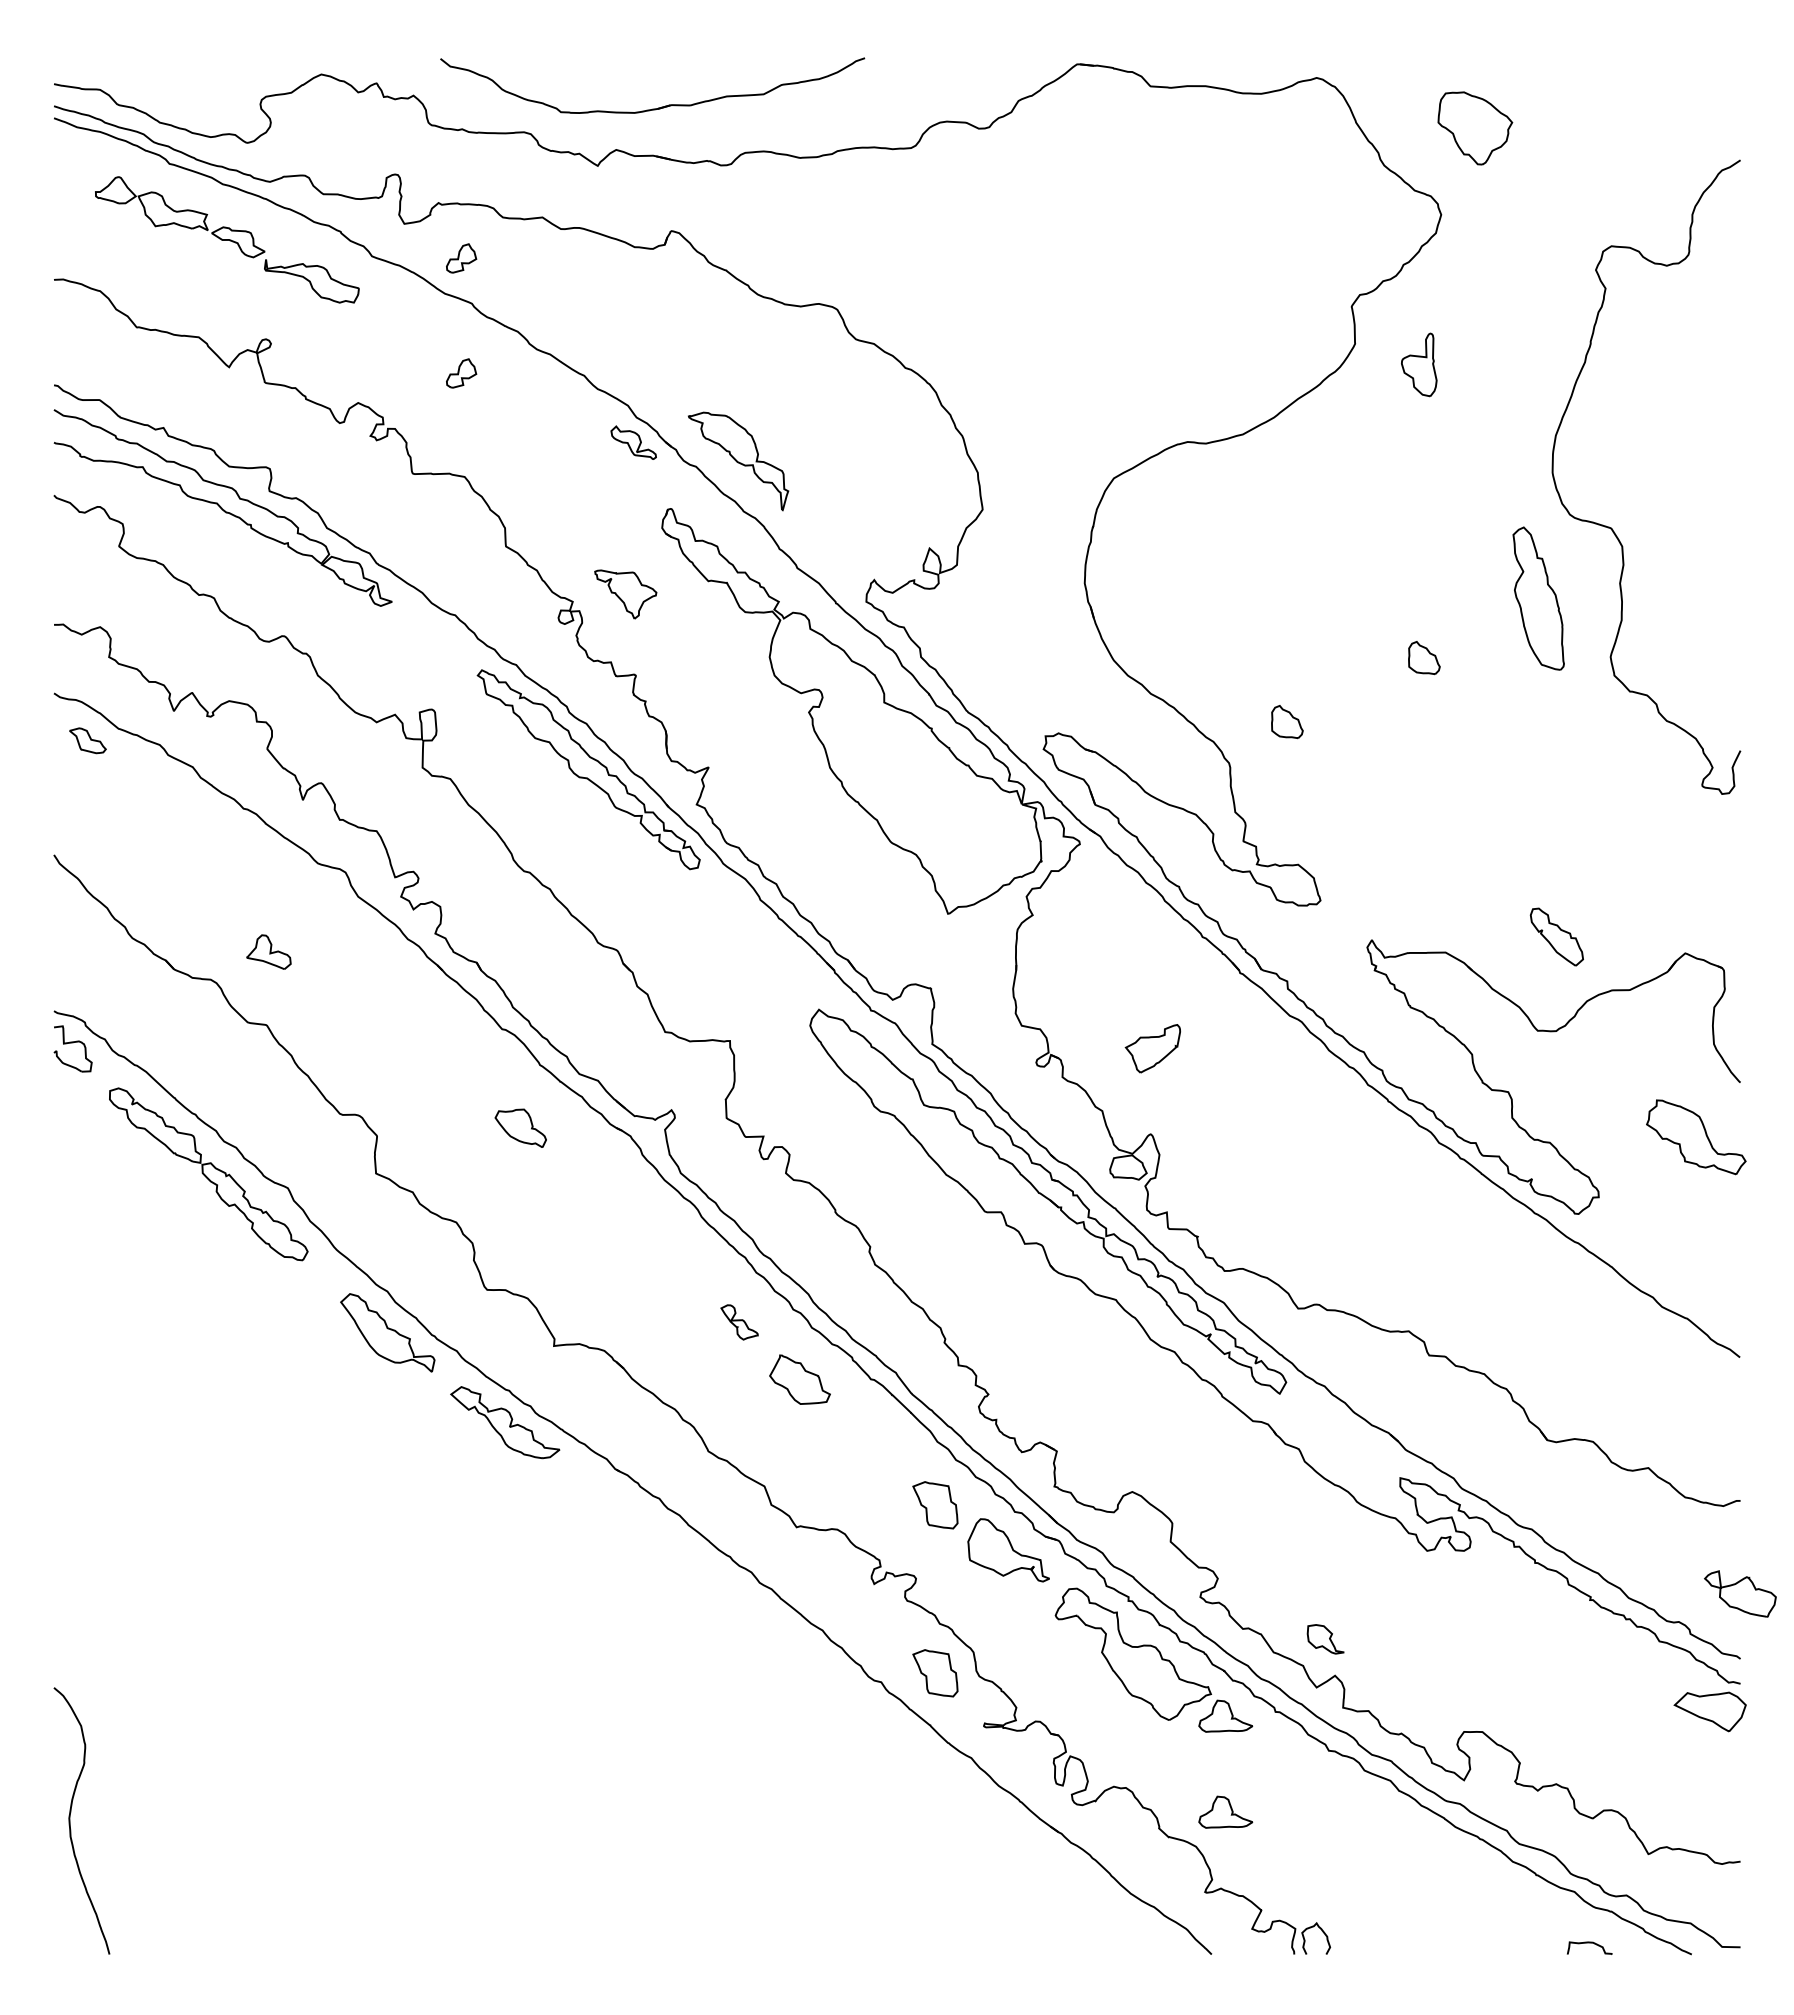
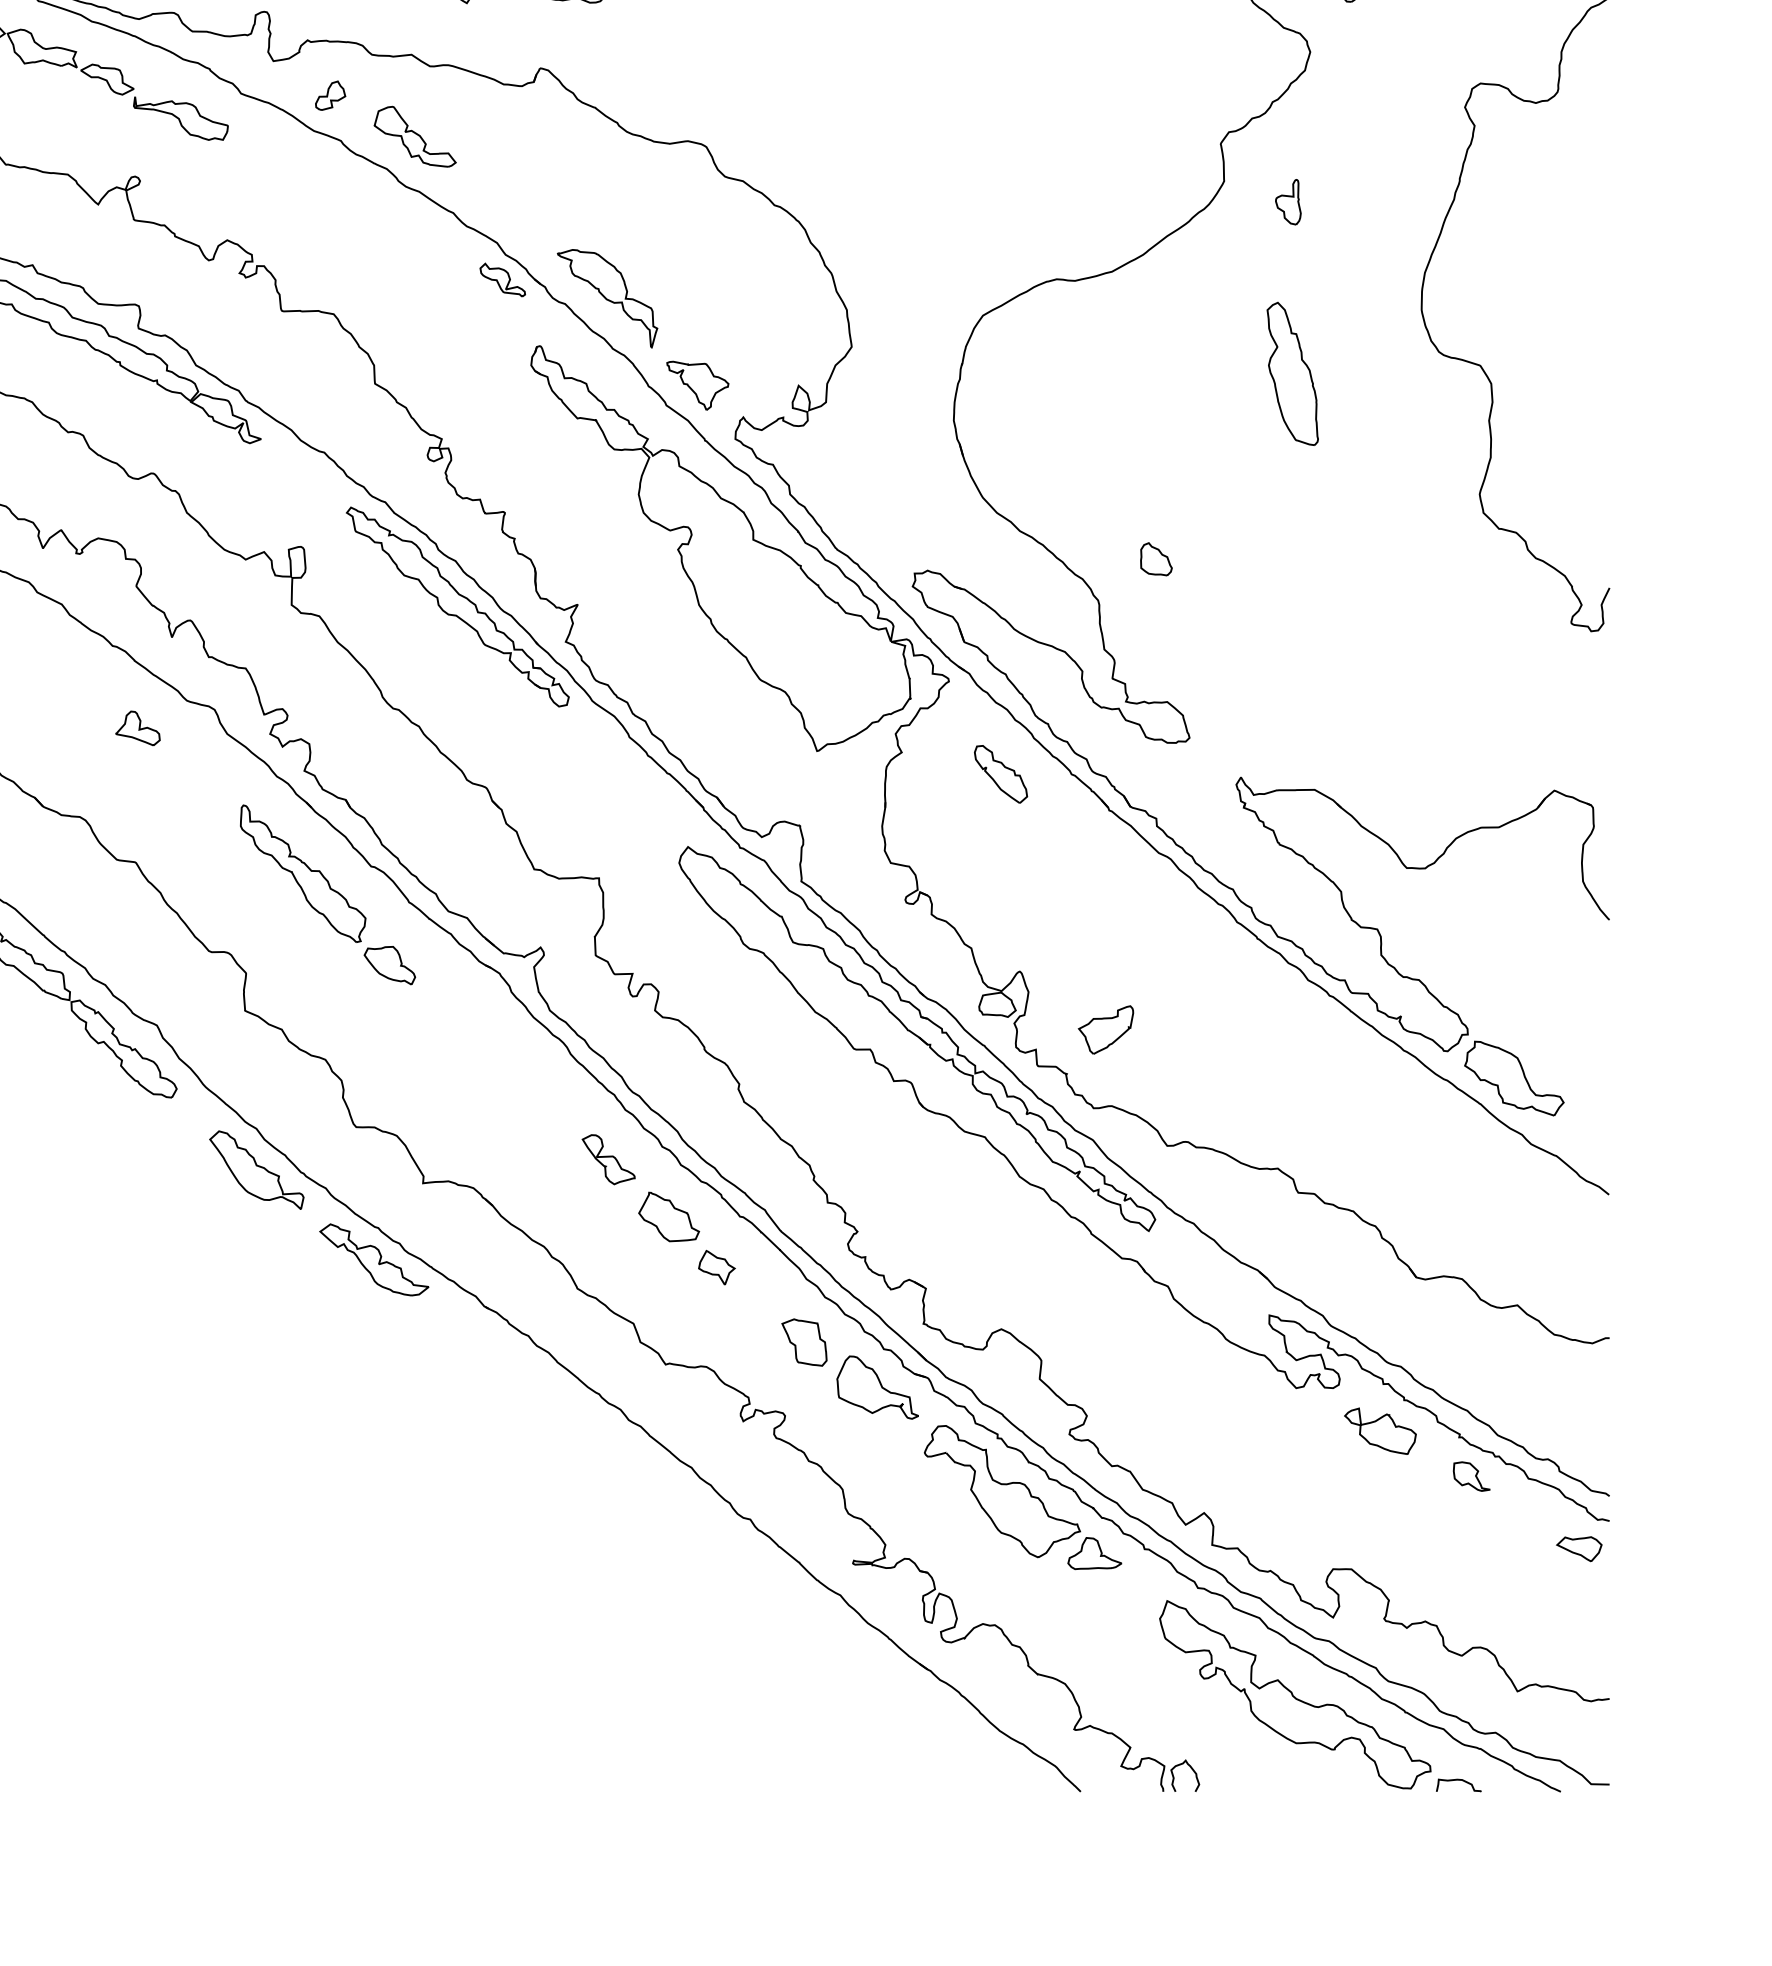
part: (545, 299) -> (414, 136), added
part: (1419, 364) -> (1288, 201), size x0.71
part: (461, 373) -> (330, 210), removed
part: (625, 594) -> (697, 385), moved
part: (1538, 598) -> (1292, 373), moved
part: (1424, 658) -> (1293, 495), removed
part: (1556, 936) -> (1000, 773), moved
part: (268, 951) -> (137, 727), moved
part: (433, 1036) -> (302, 873), added
part: (1152, 1048) -> (1105, 1029), moved
part: (1696, 1137) -> (1514, 1078), moved
part: (739, 1322) -> (608, 1159), size x1.43
part: (847, 1429) -> (716, 1266), added
part: (1740, 1593) -> (1380, 1430), moved
part: (1325, 1639) -> (1471, 1476), moved
part: (935, 1673) -> (804, 1510), removed
part: (1710, 1711) -> (1579, 1548), size x0.62
part: (1225, 1811) -> (1094, 1648), removed
part: (1426, 1857) -> (1295, 1694), added

